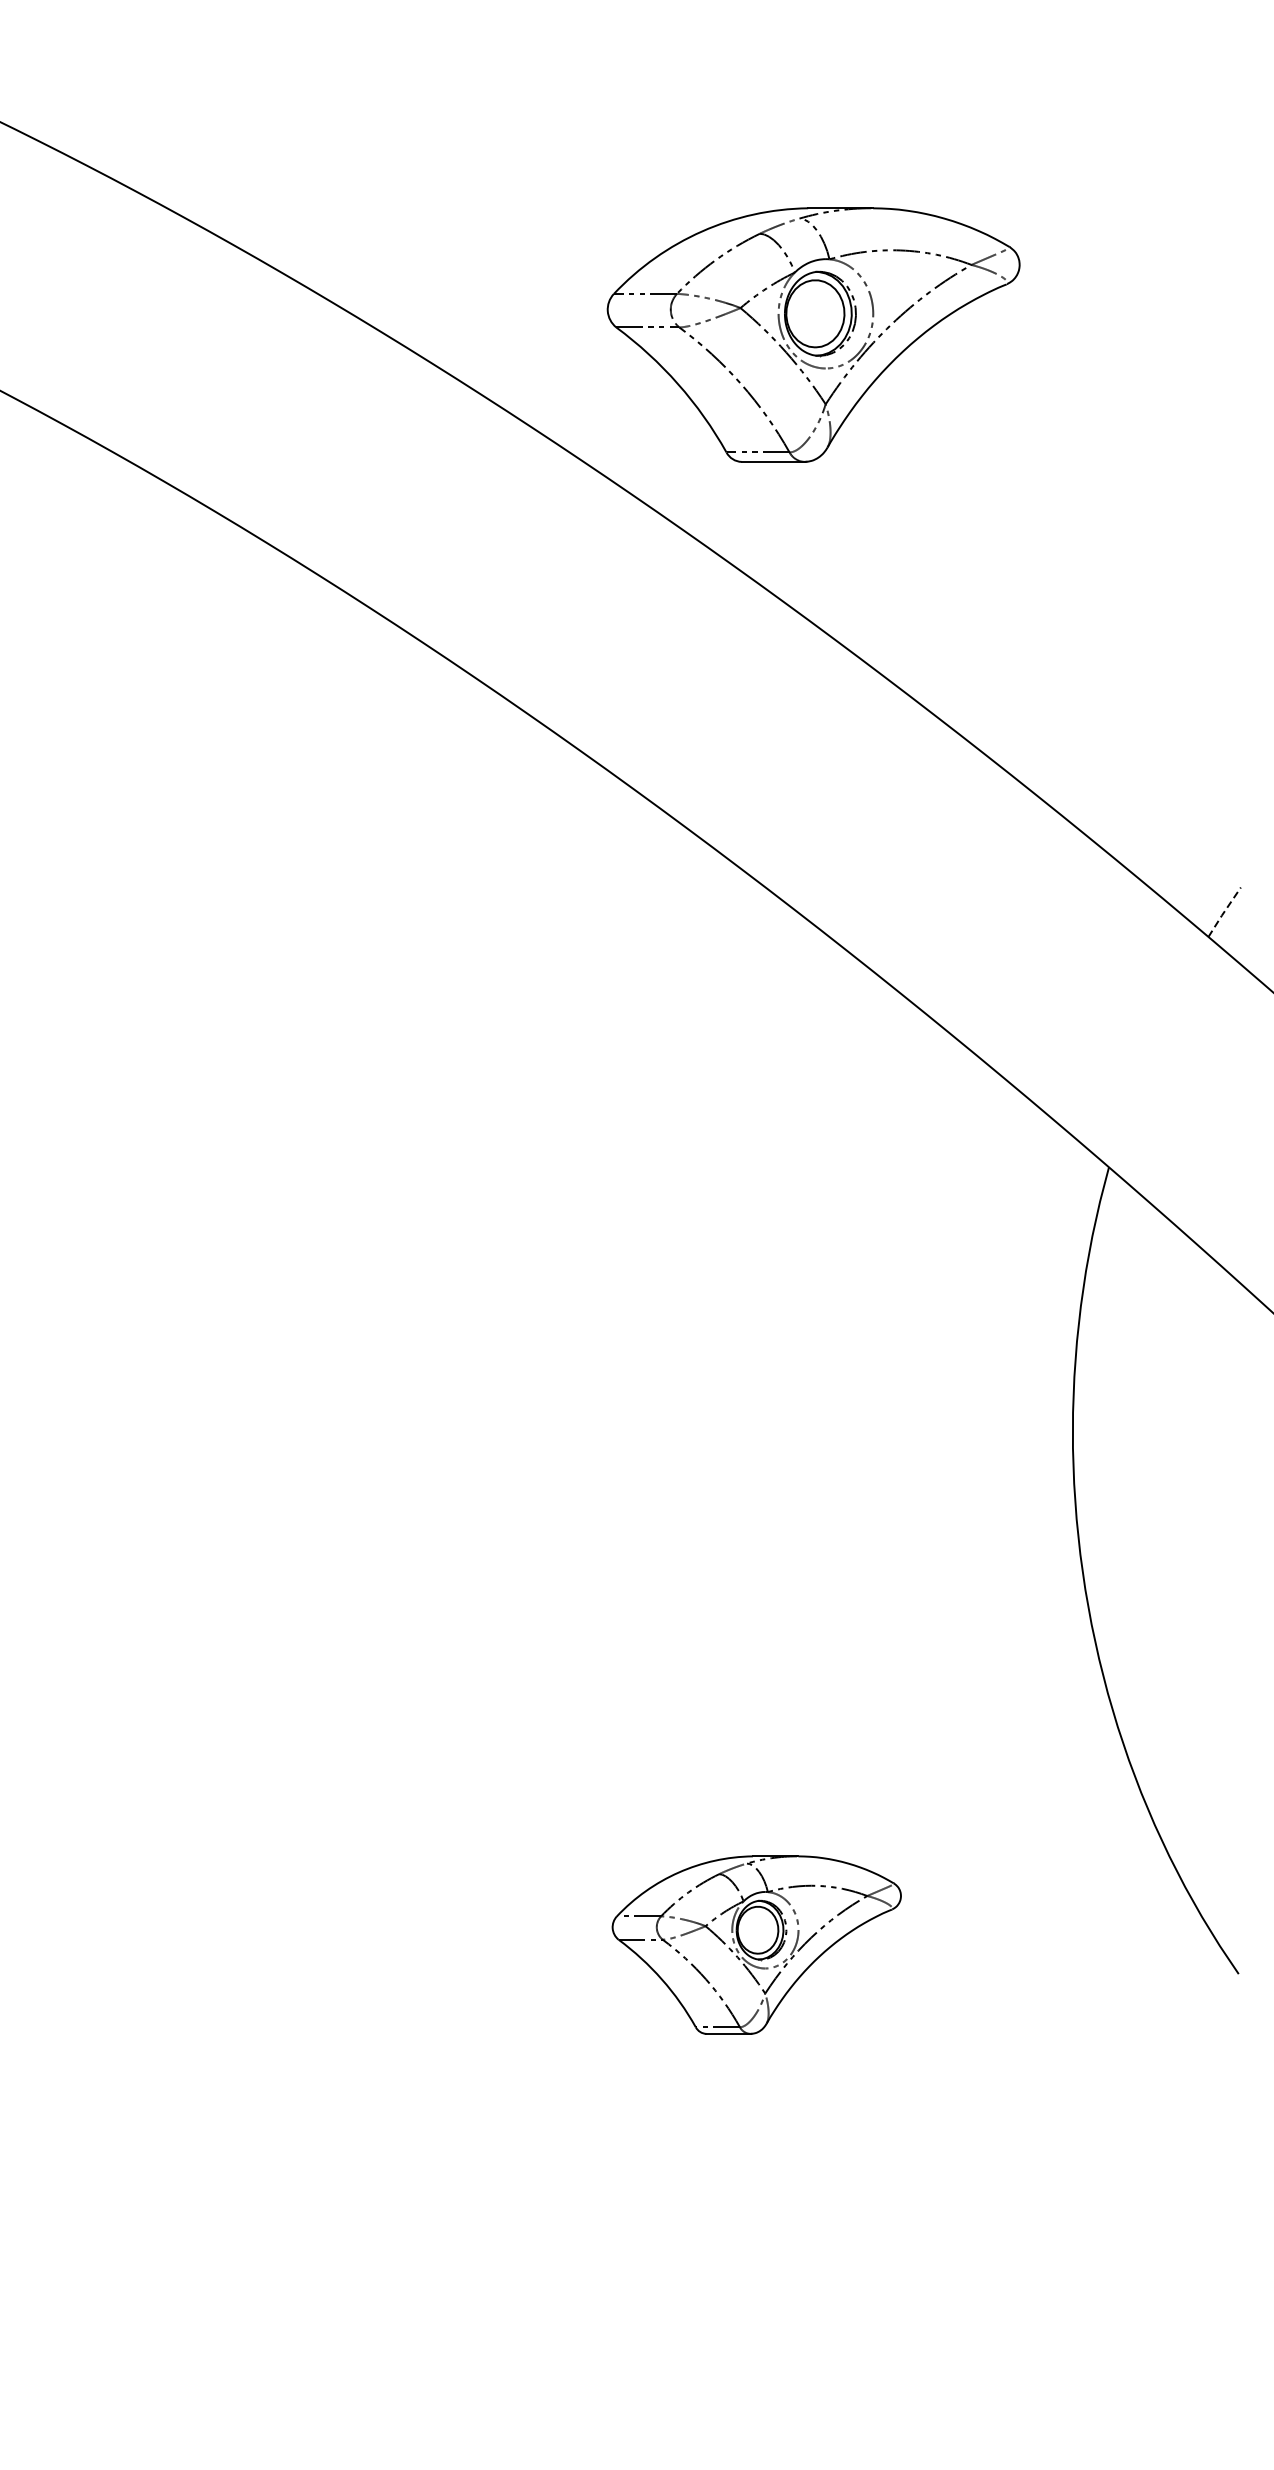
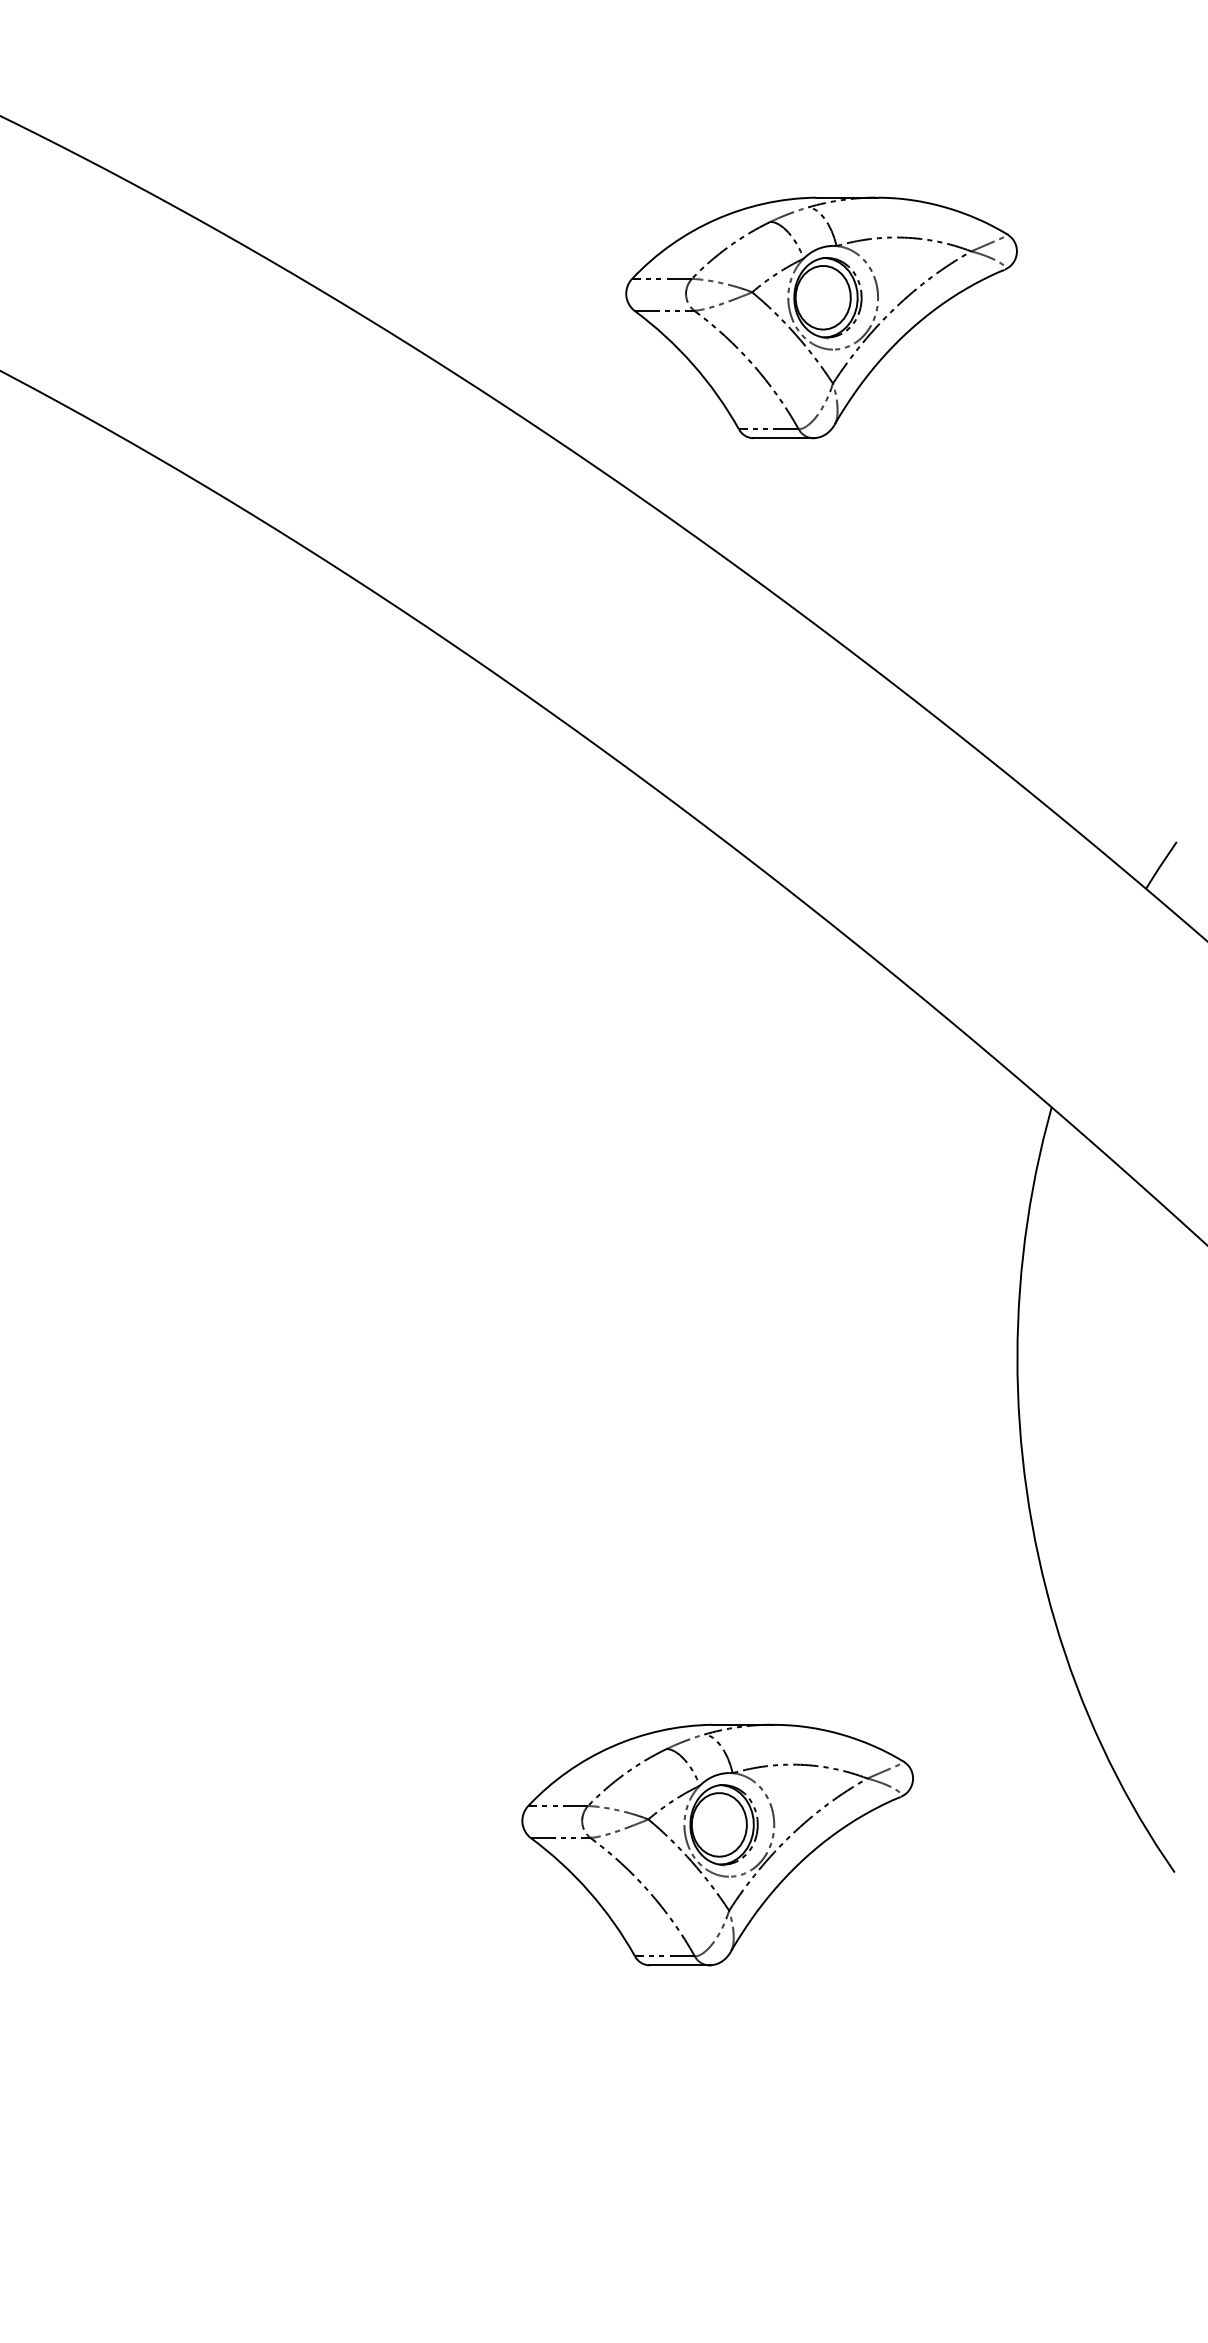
part: (813, 334) -> (821, 317), moved
line: (1223, 912) -> (1160, 865), dashed -> solid
part: (756, 1944) -> (717, 1844), size x1.43

